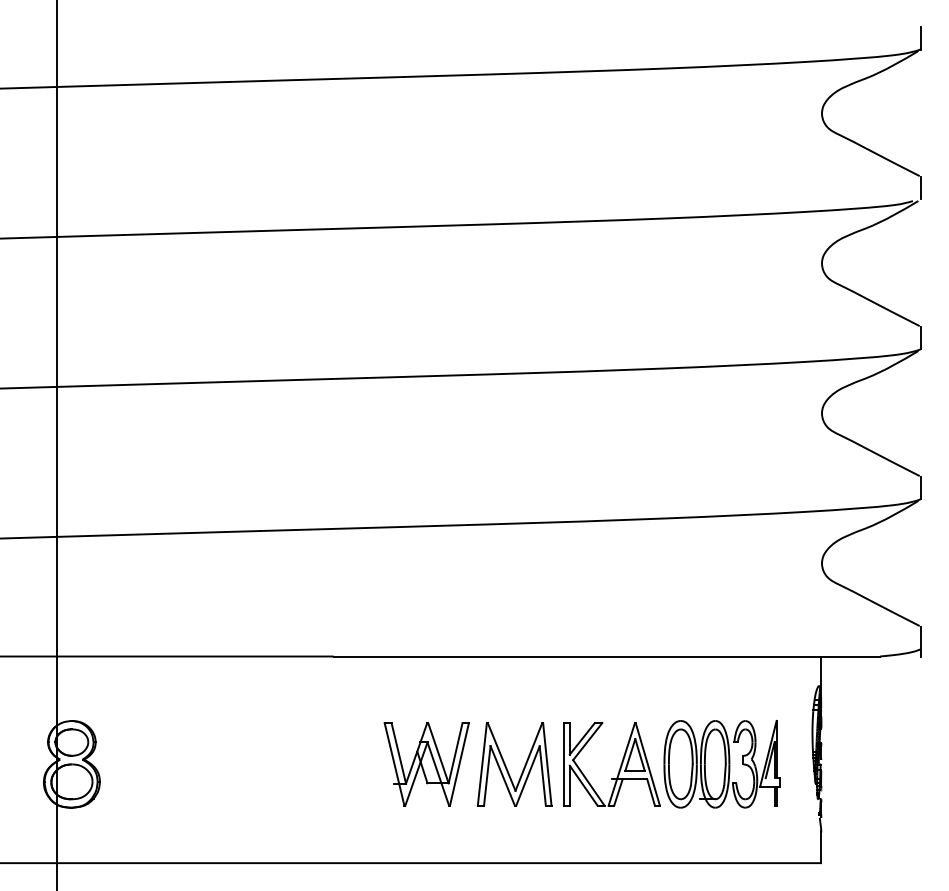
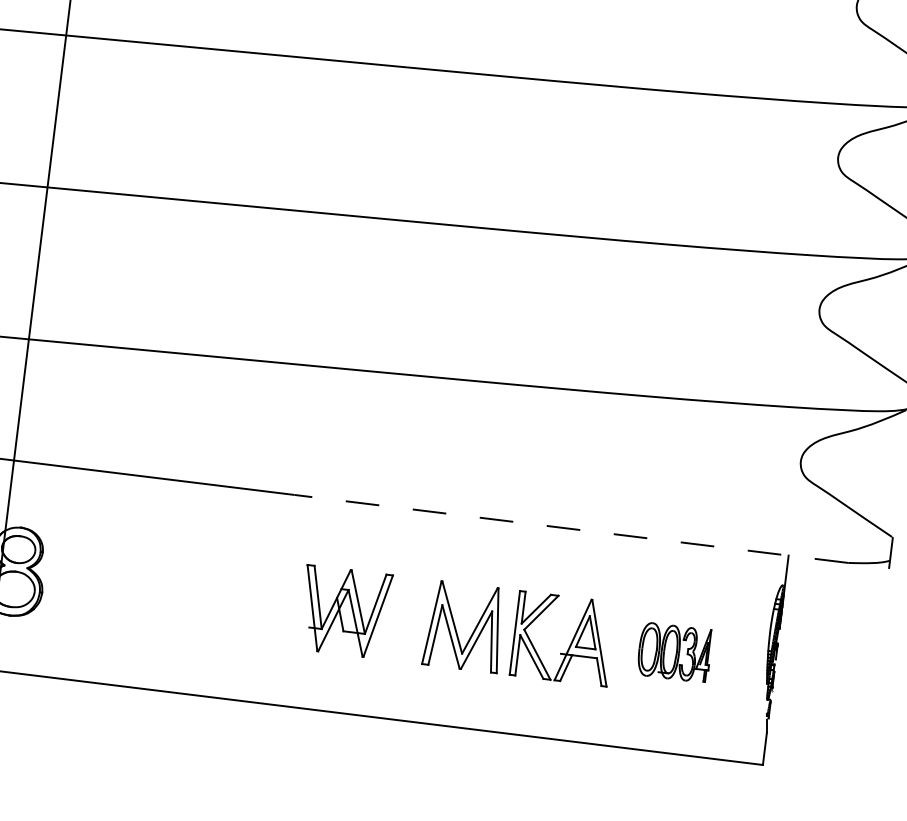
line: (606, 656) -> (570, 528), solid -> dashed
part: (426, 764) -> (344, 612), moved
part: (721, 764) -> (674, 652), size x0.6

